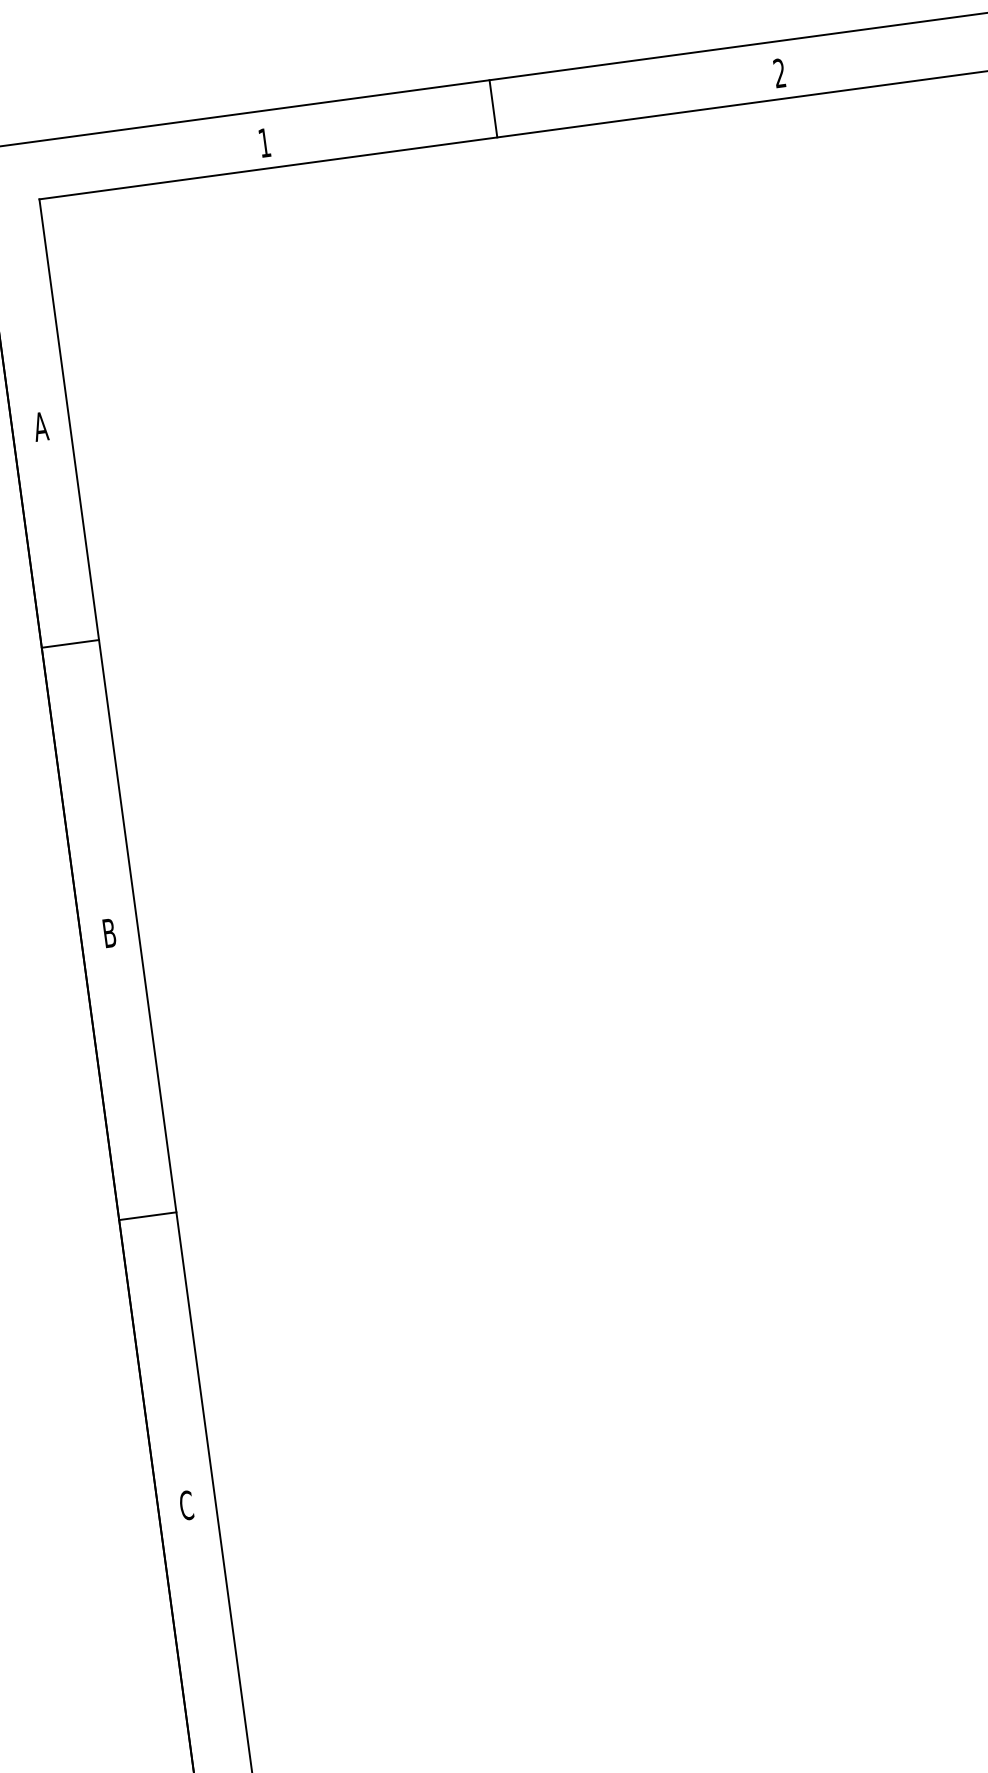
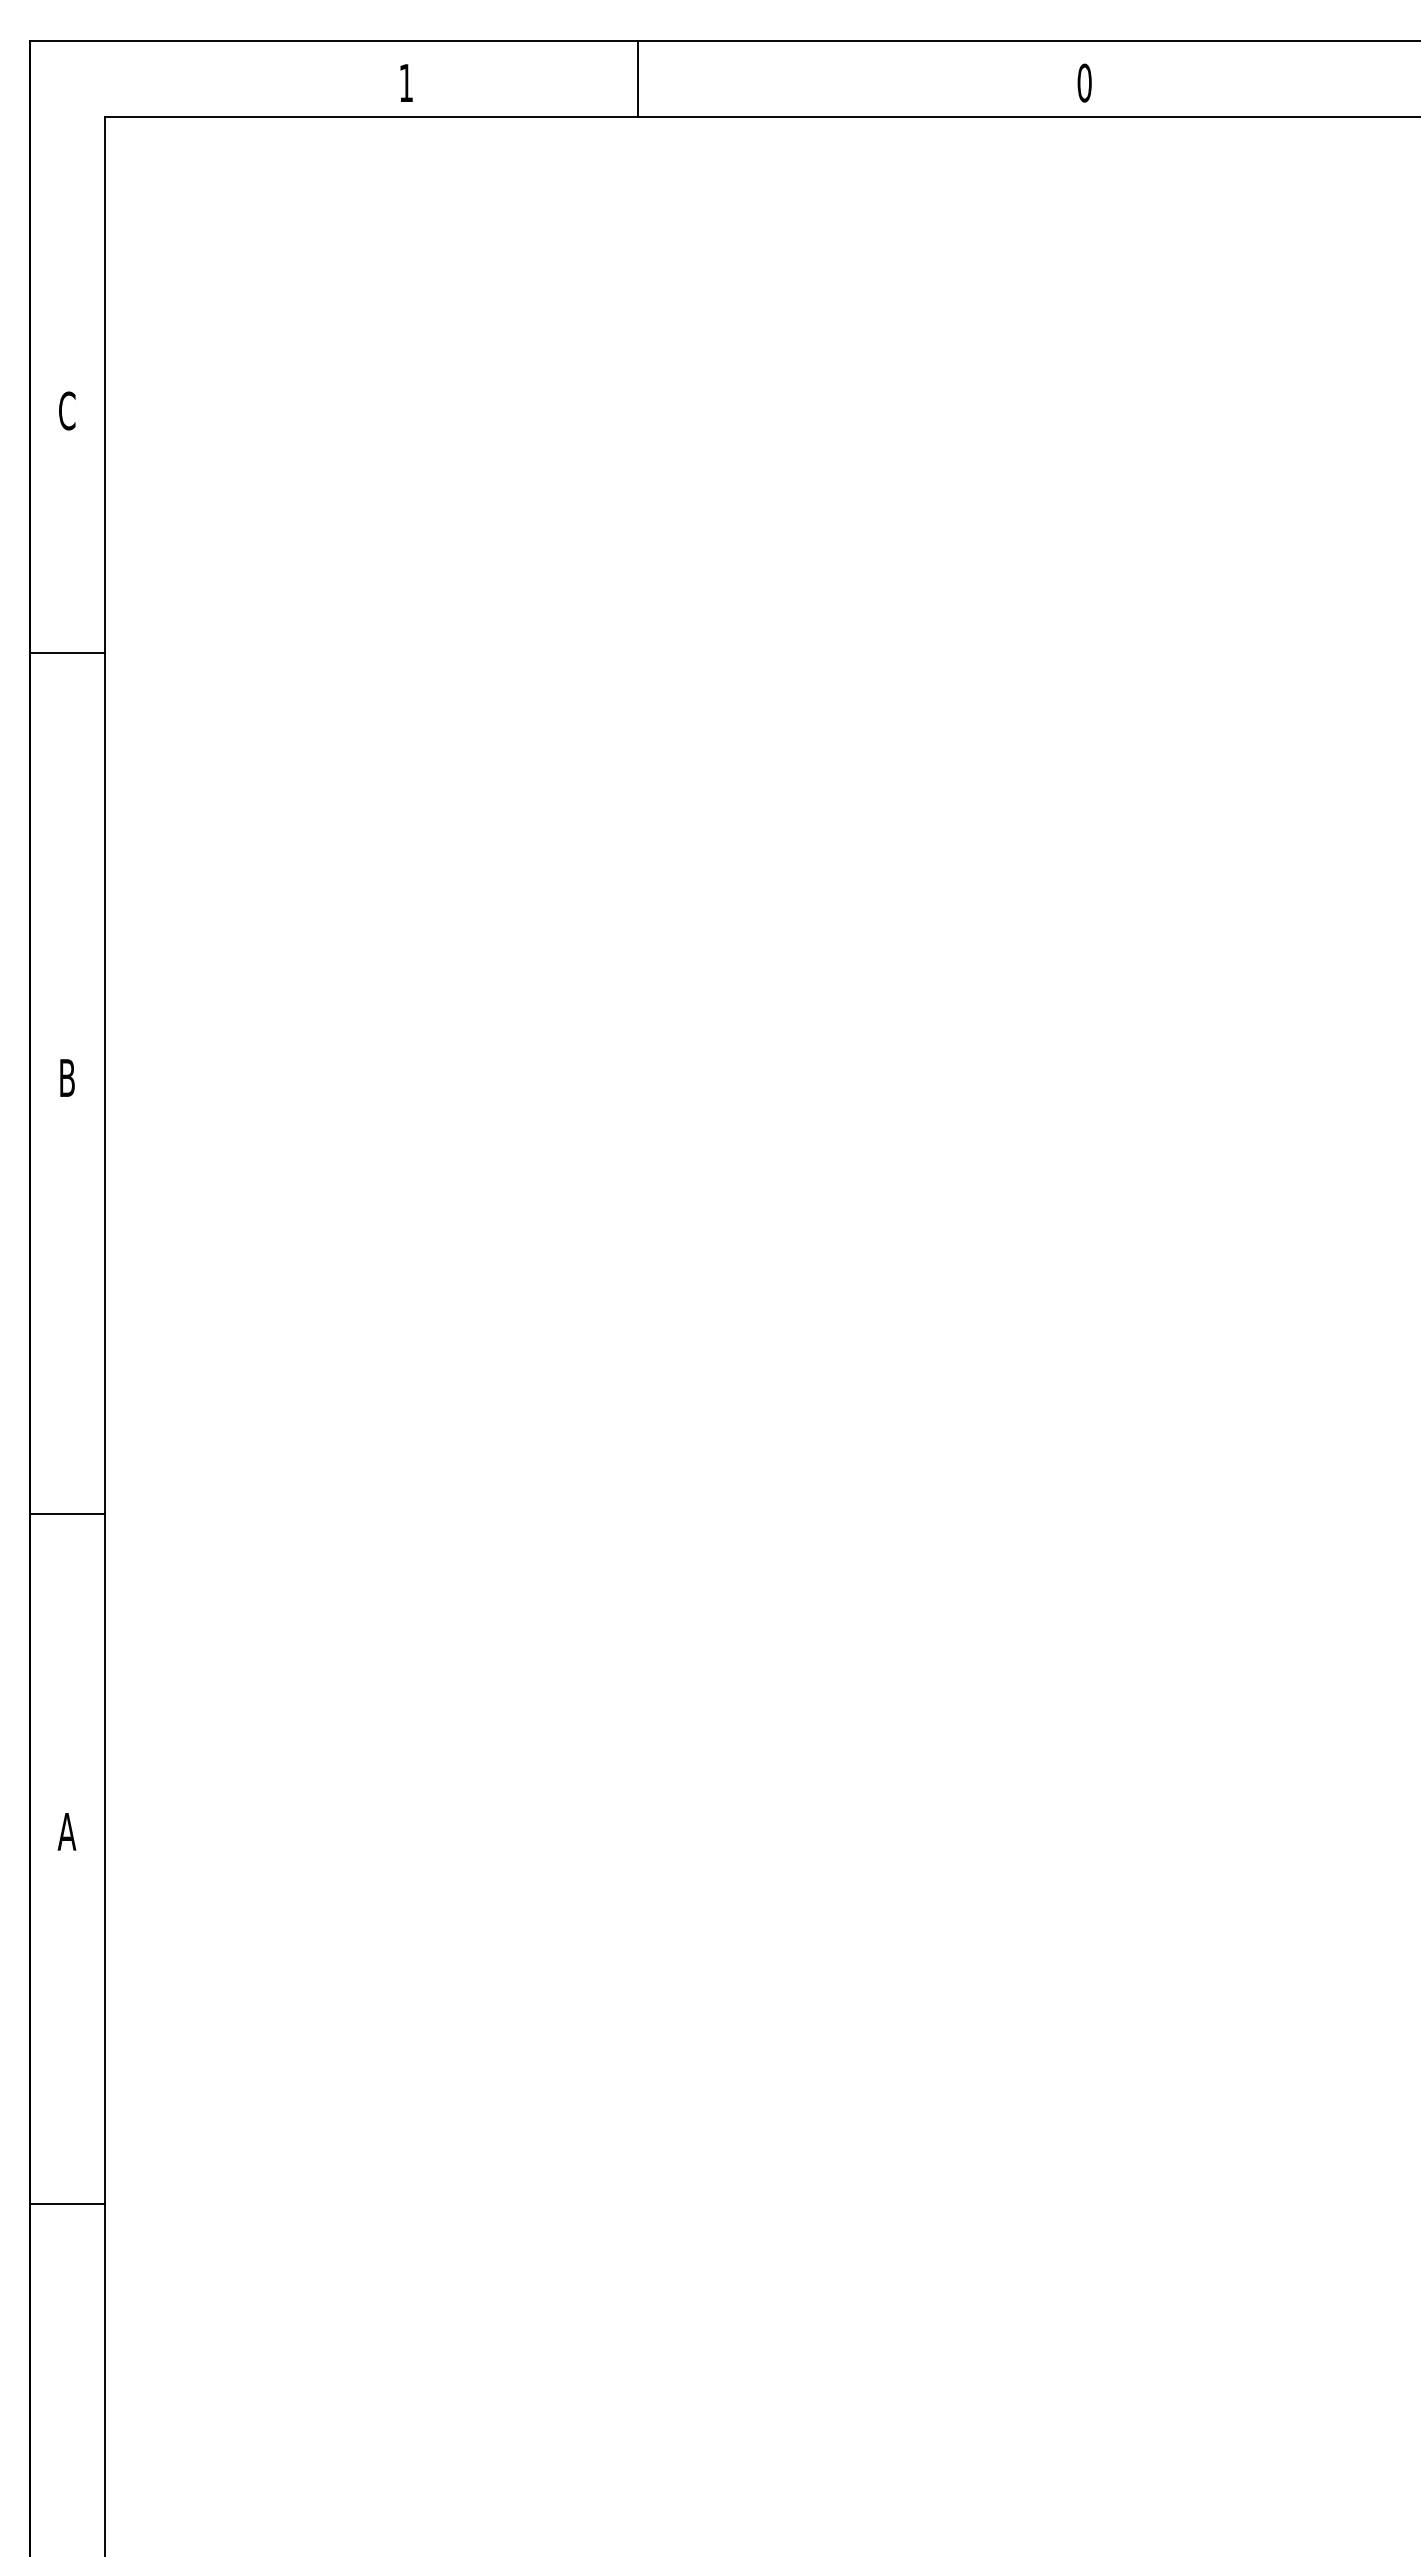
text: (779, 72) -> (1084, 82), 2 -> 0
line: (493, 108) -> (638, 78), moved
text: (41, 426) -> (67, 410), A -> C
line: (70, 644) -> (67, 653), moved
line: (147, 1215) -> (67, 1513), moved
text: (186, 1505) -> (66, 1831), C -> A

